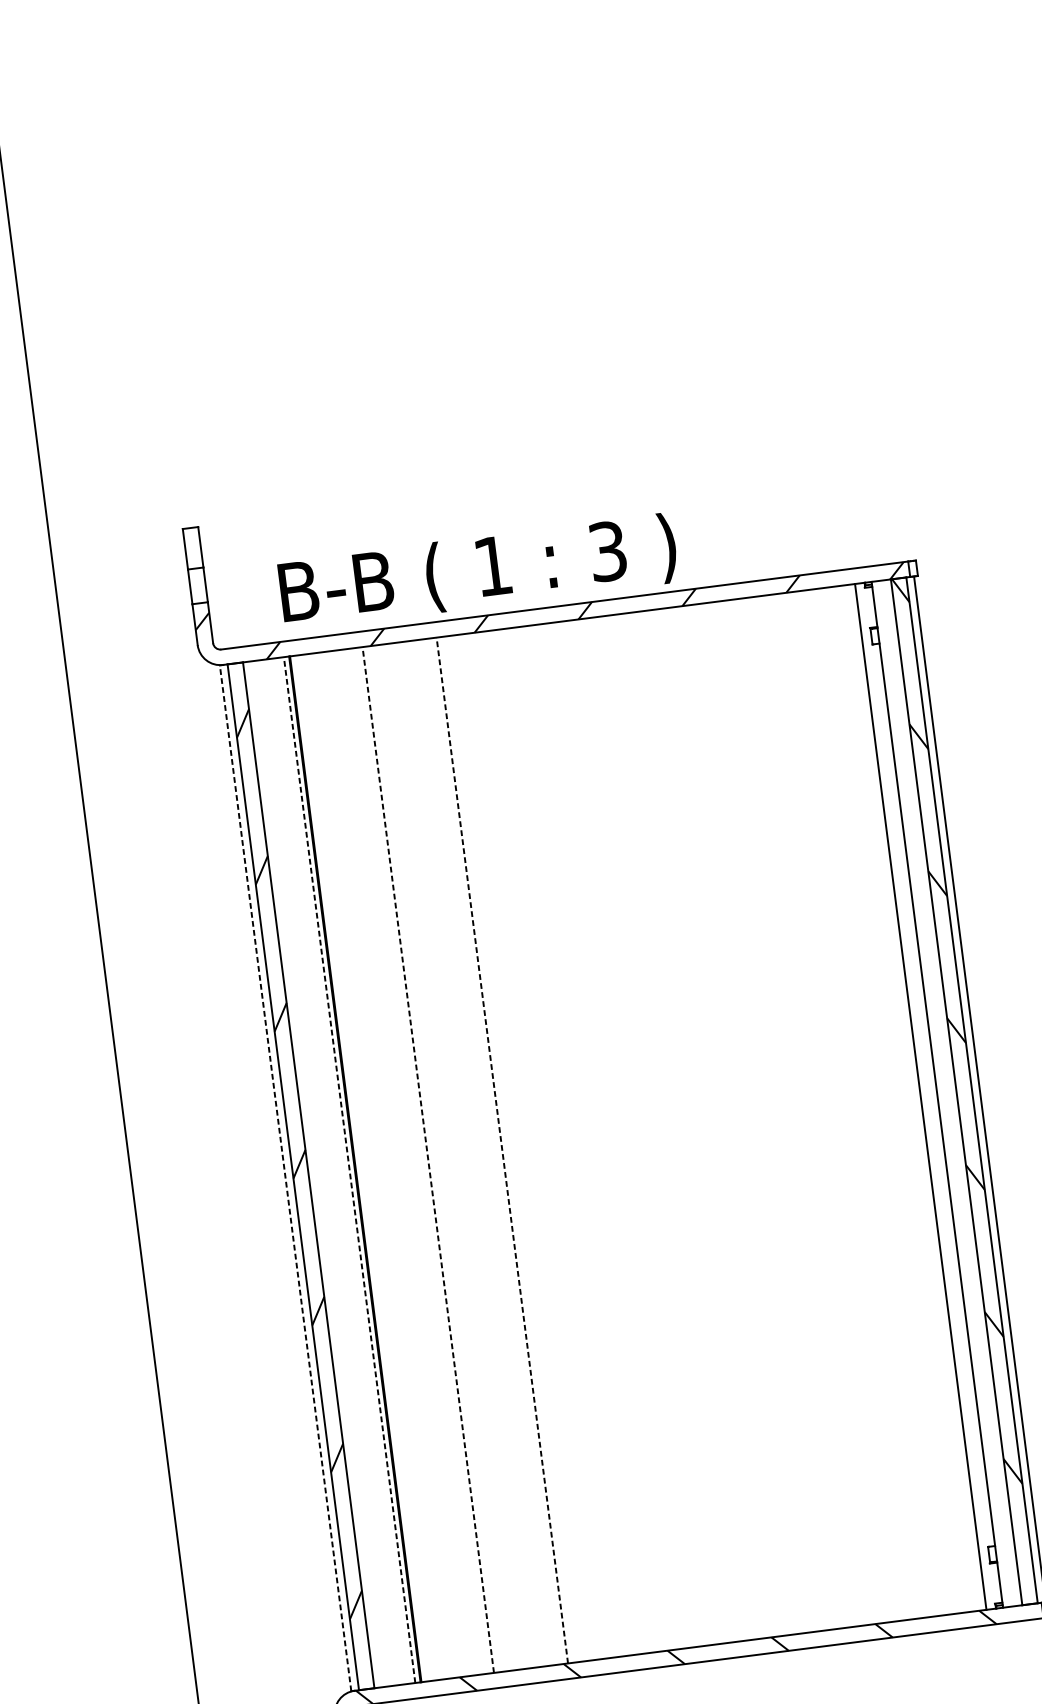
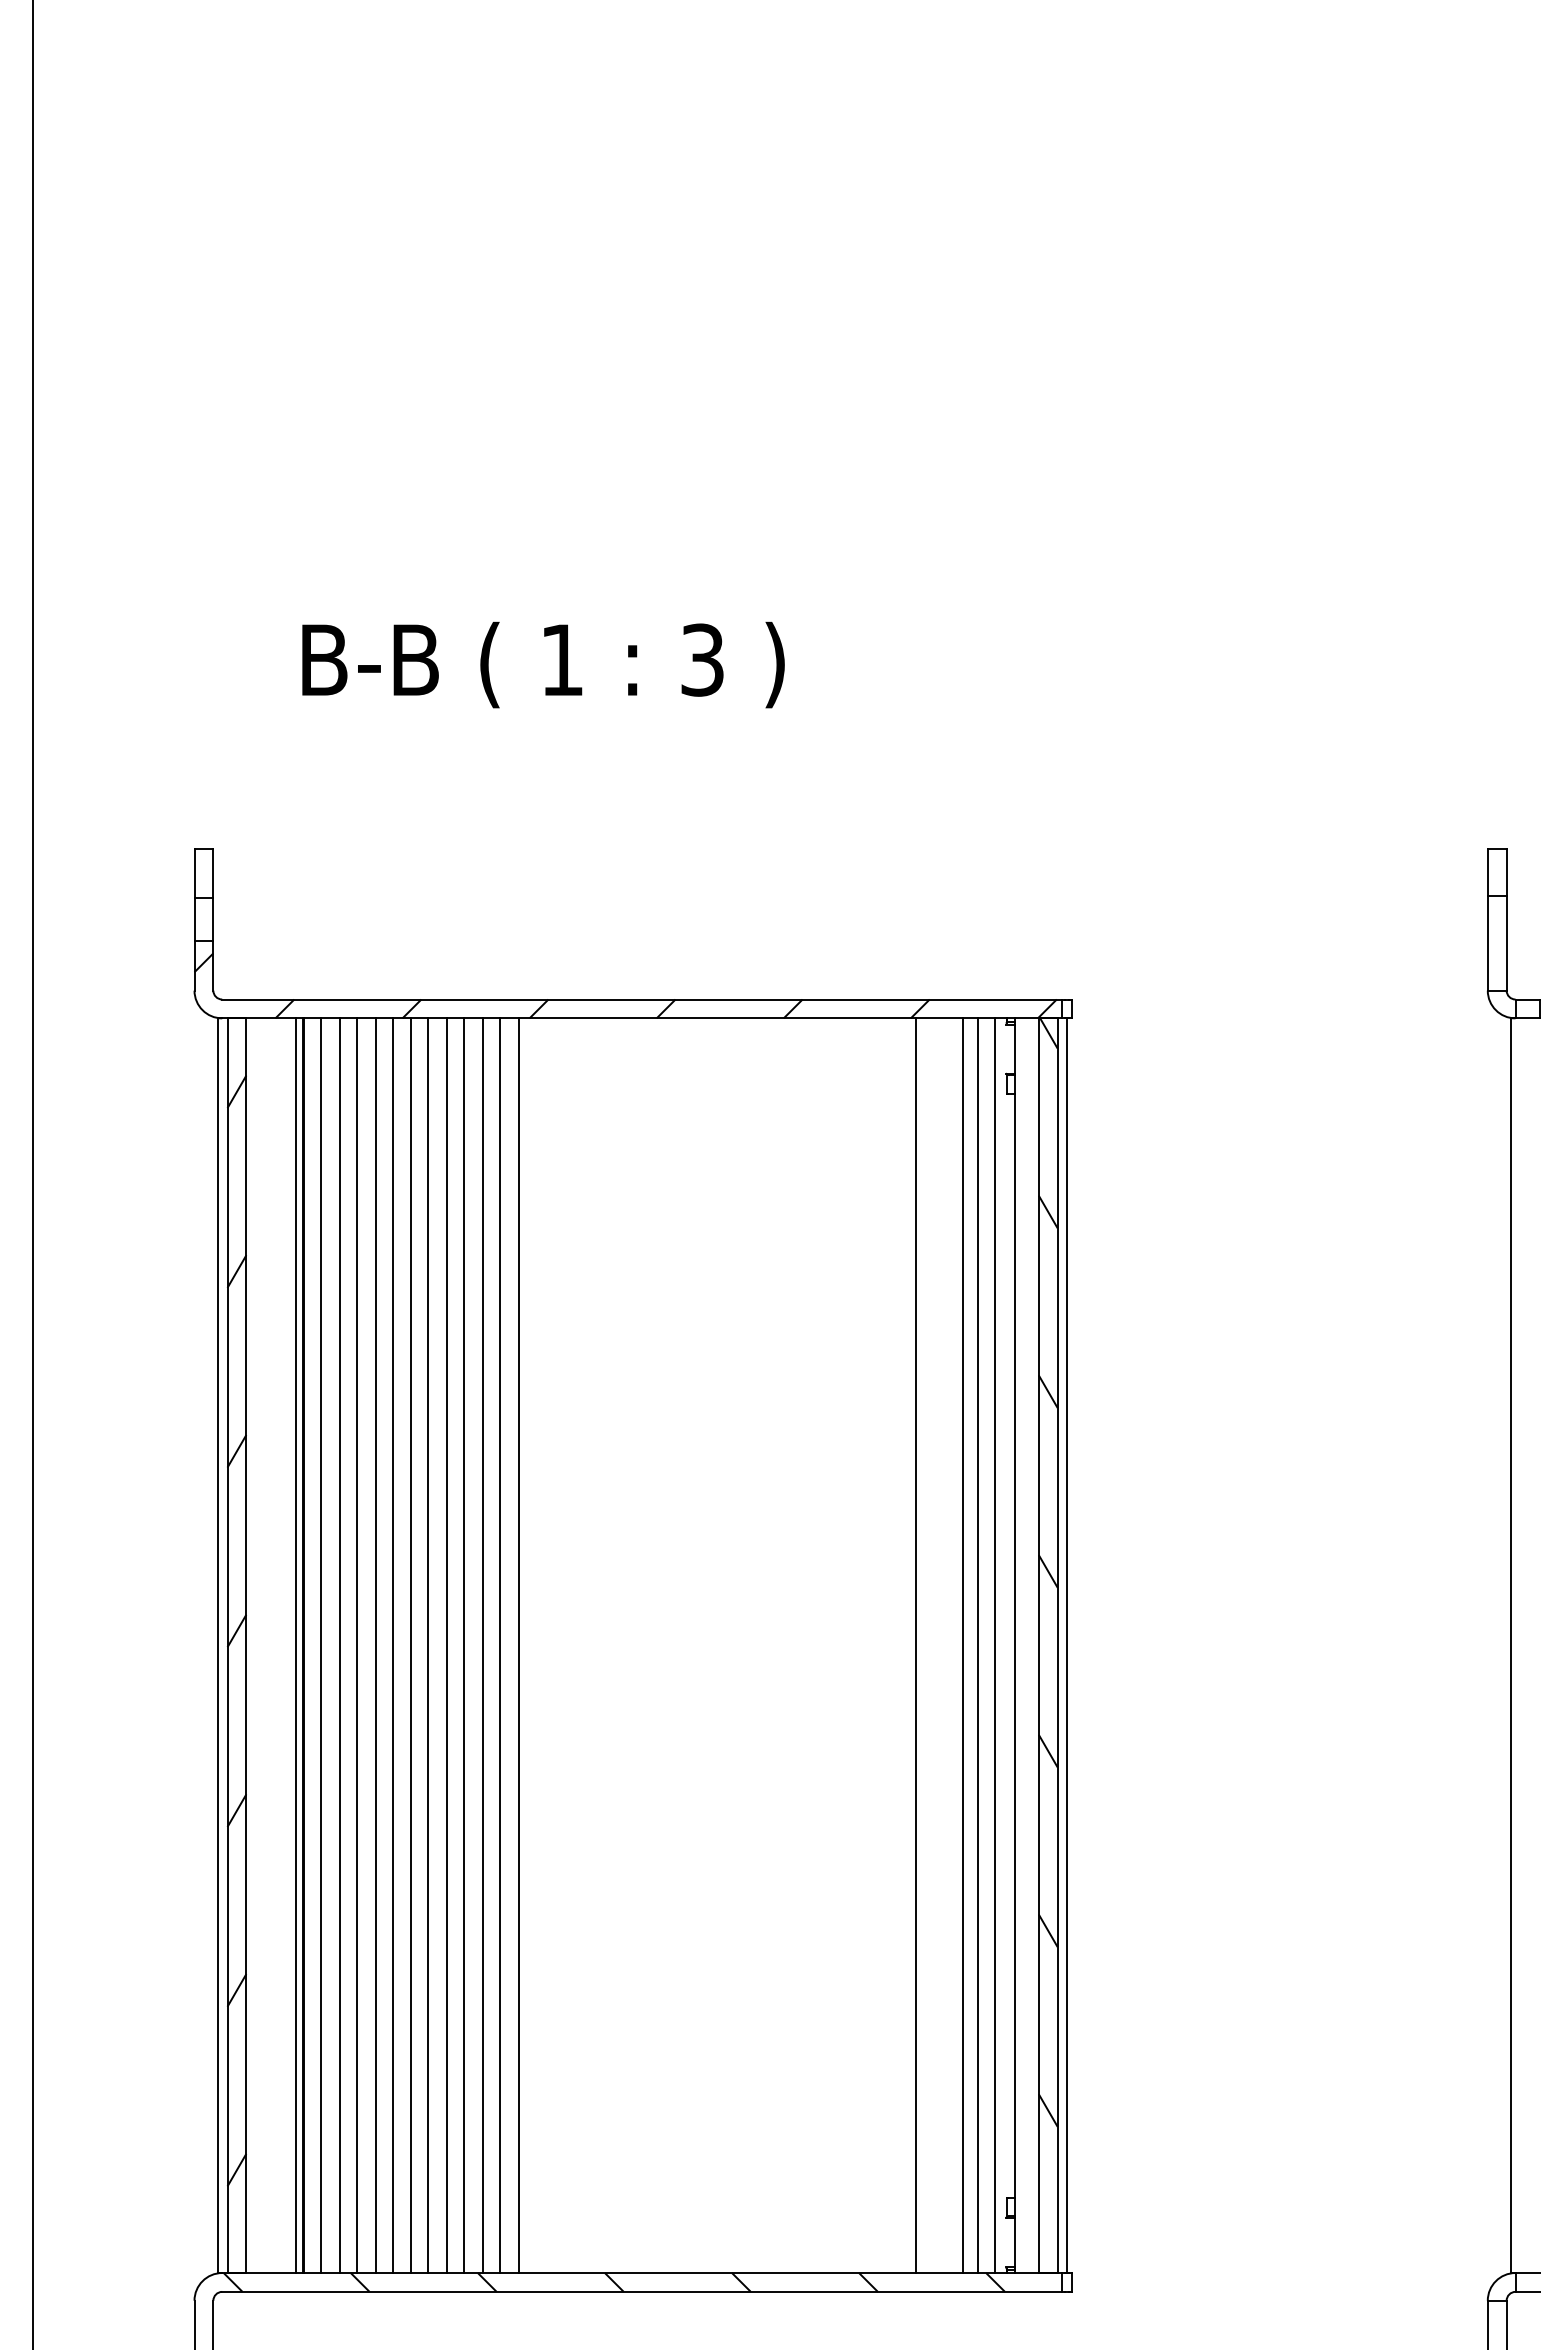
text: (478, 571) -> (543, 664), moved
line: (906, 1098) -> (977, 1645), added
line: (894, 1100) -> (962, 1645), added
line: (855, 1105) -> (915, 1645), added
line: (532, 1146) -> (519, 1645), added
line: (516, 1148) -> (500, 1645), added
line: (502, 1150) -> (483, 1645), dashed -> solid
line: (487, 1152) -> (464, 1645), added
line: (473, 1154) -> (447, 1645), added
line: (457, 1156) -> (428, 1645), added
line: (443, 1157) -> (411, 1645), added
line: (428, 1159) -> (392, 1645), dashed -> solid
line: (414, 1161) -> (375, 1645), added
line: (398, 1163) -> (356, 1645), added
line: (384, 1165) -> (339, 1645), added
line: (369, 1167) -> (320, 1645), added
line: (349, 1169) -> (296, 1645), dashed -> solid
line: (285, 1178) -> (218, 1645), dashed -> solid

